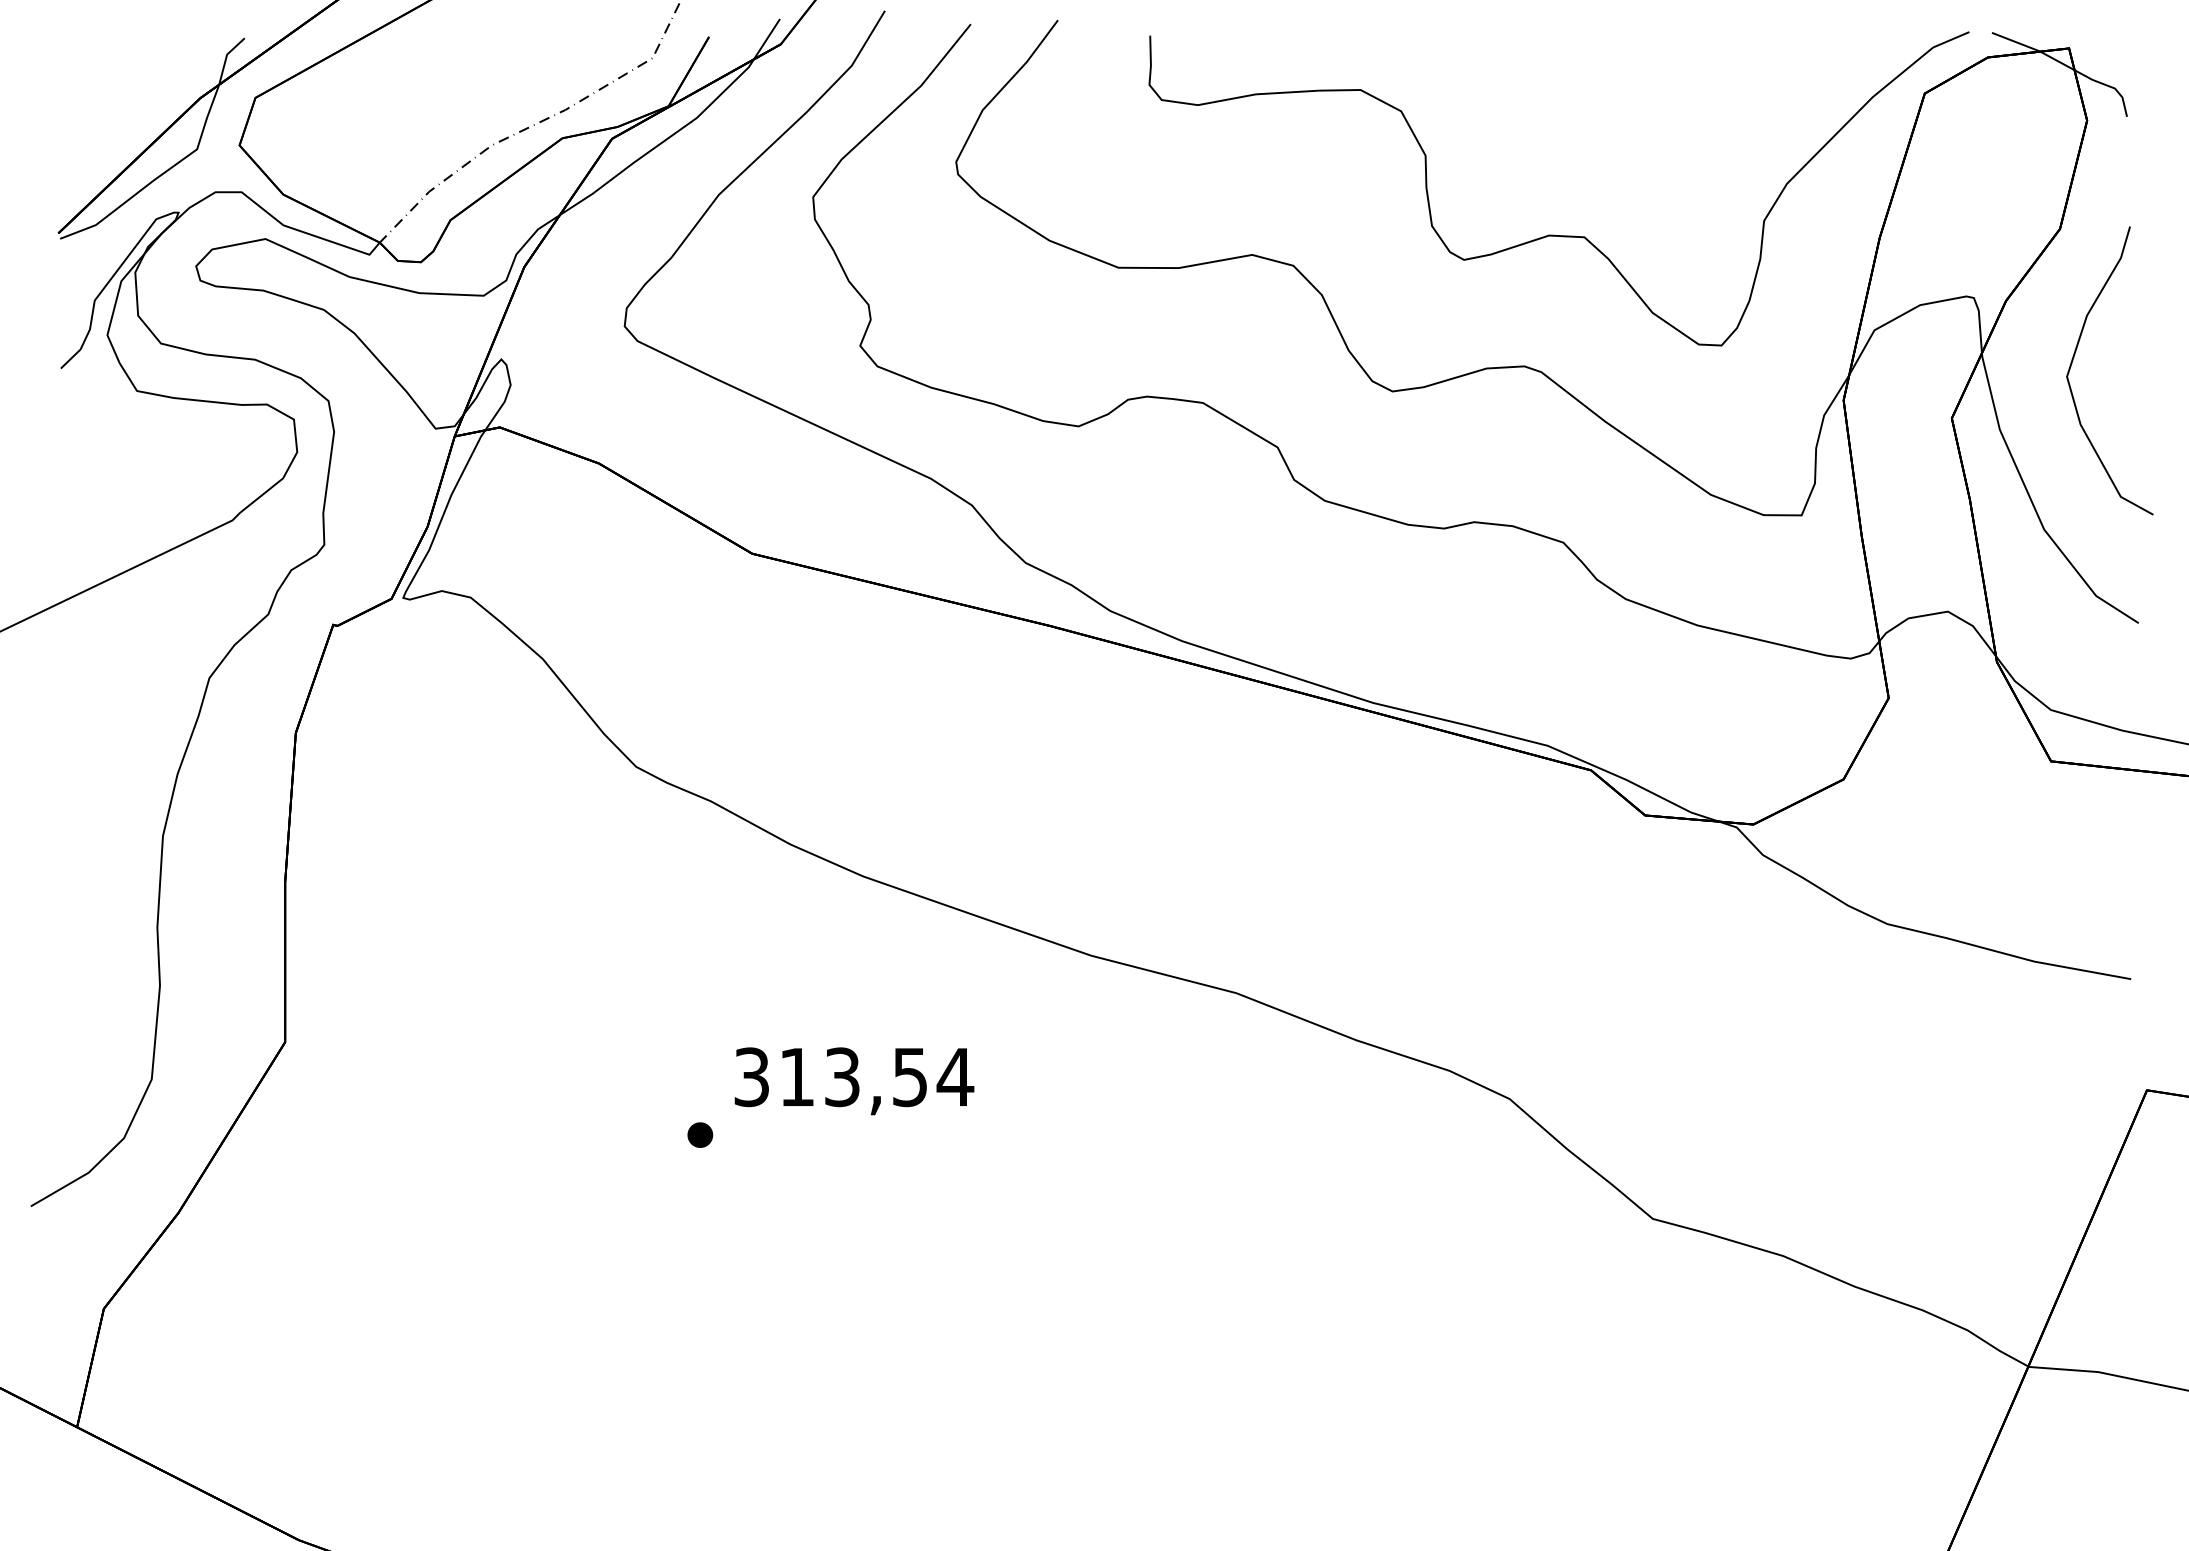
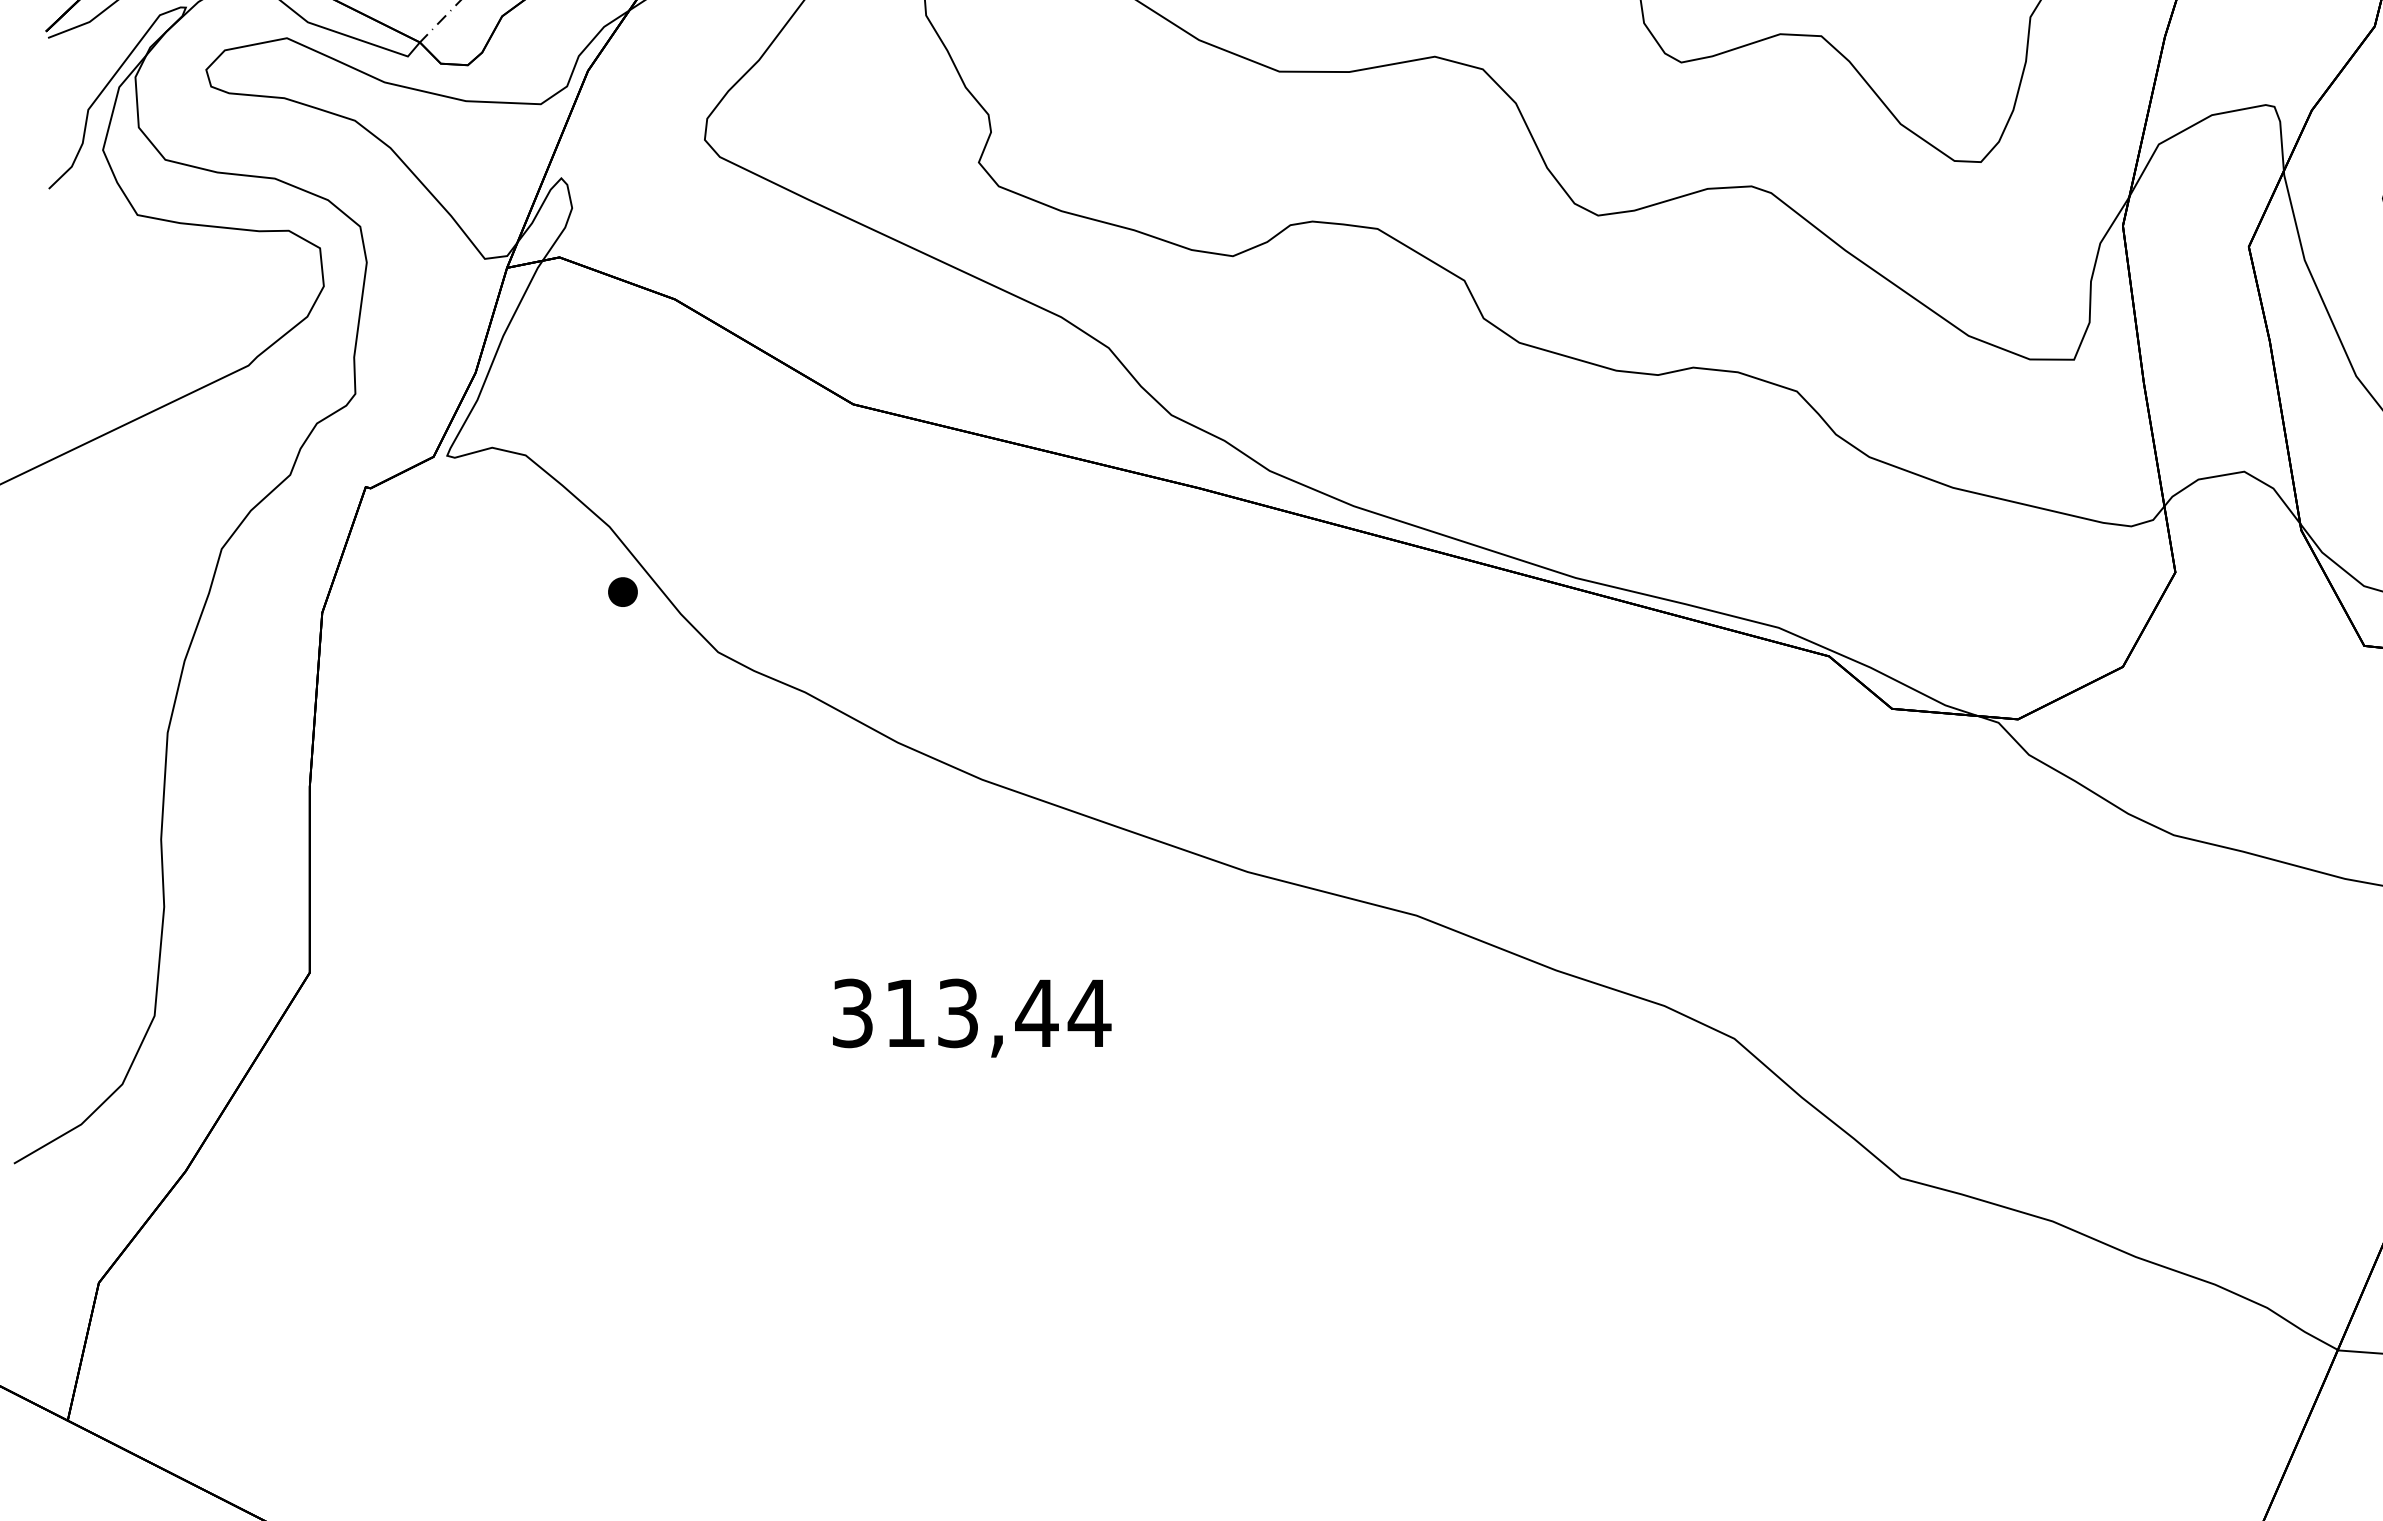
text: (910, 1077) -> (1037, 1013), 313,54 -> 313,44
part: (700, 1134) -> (623, 591), moved

